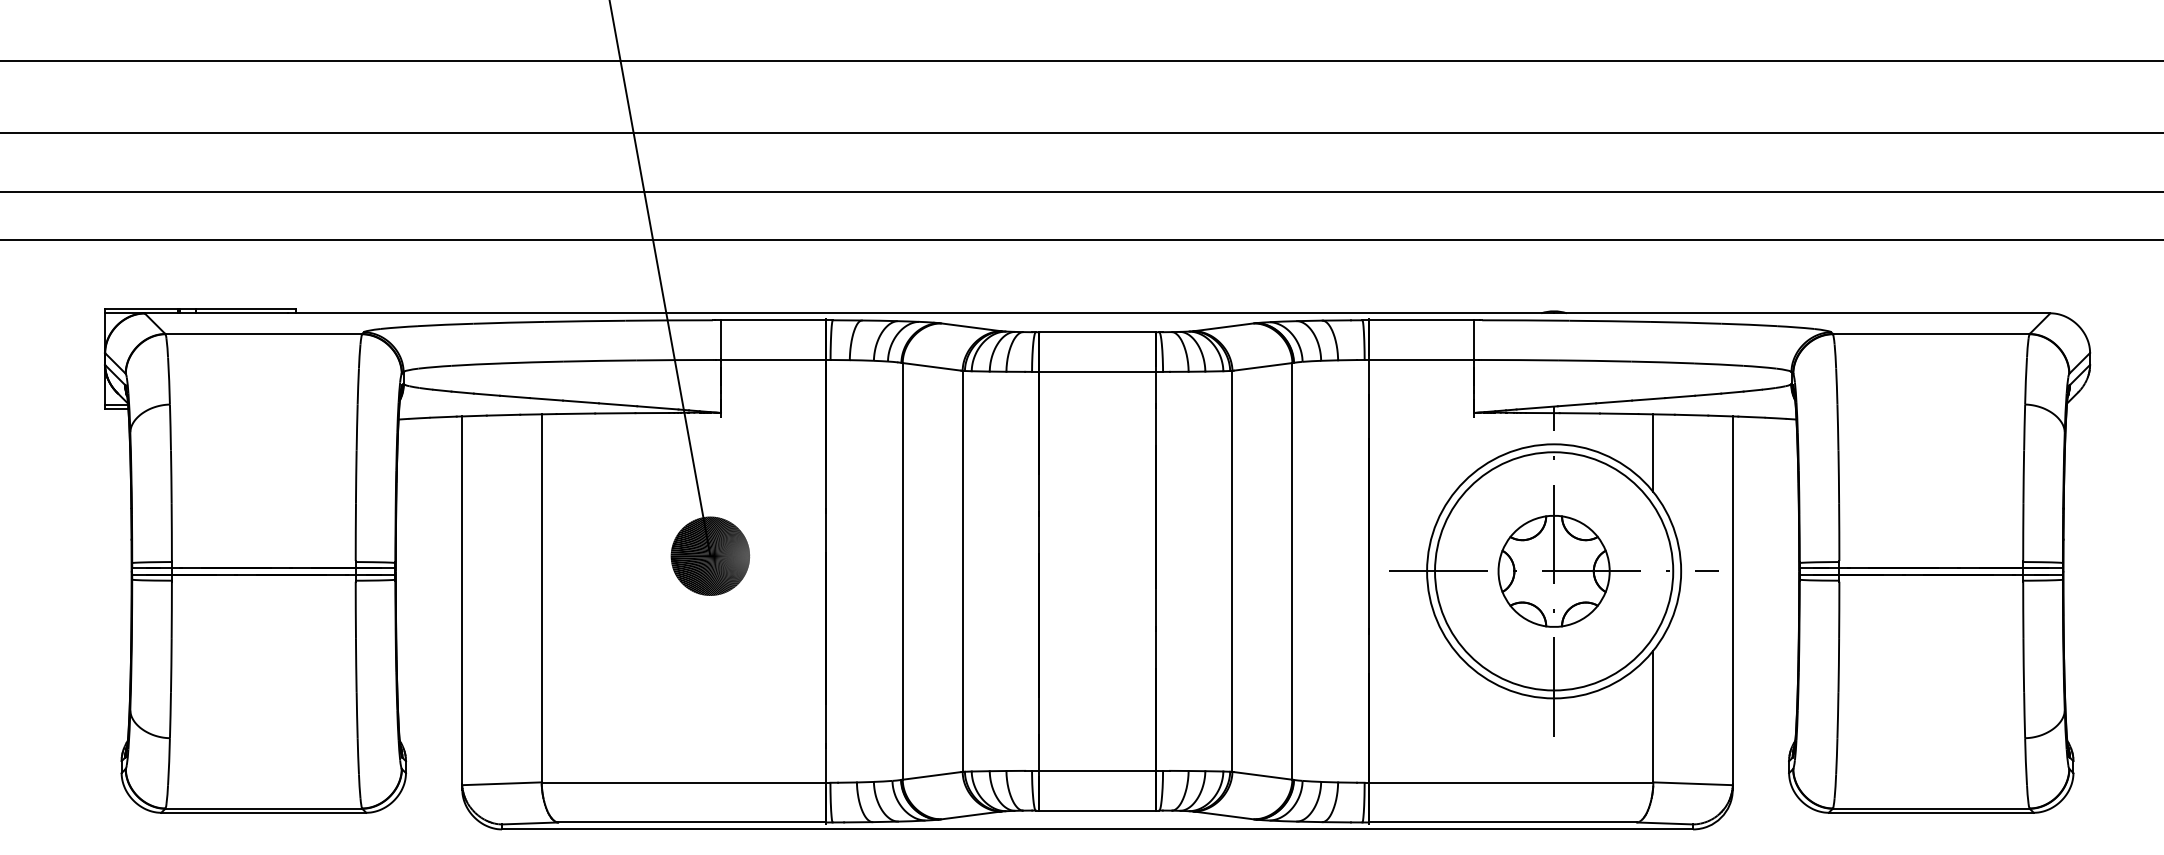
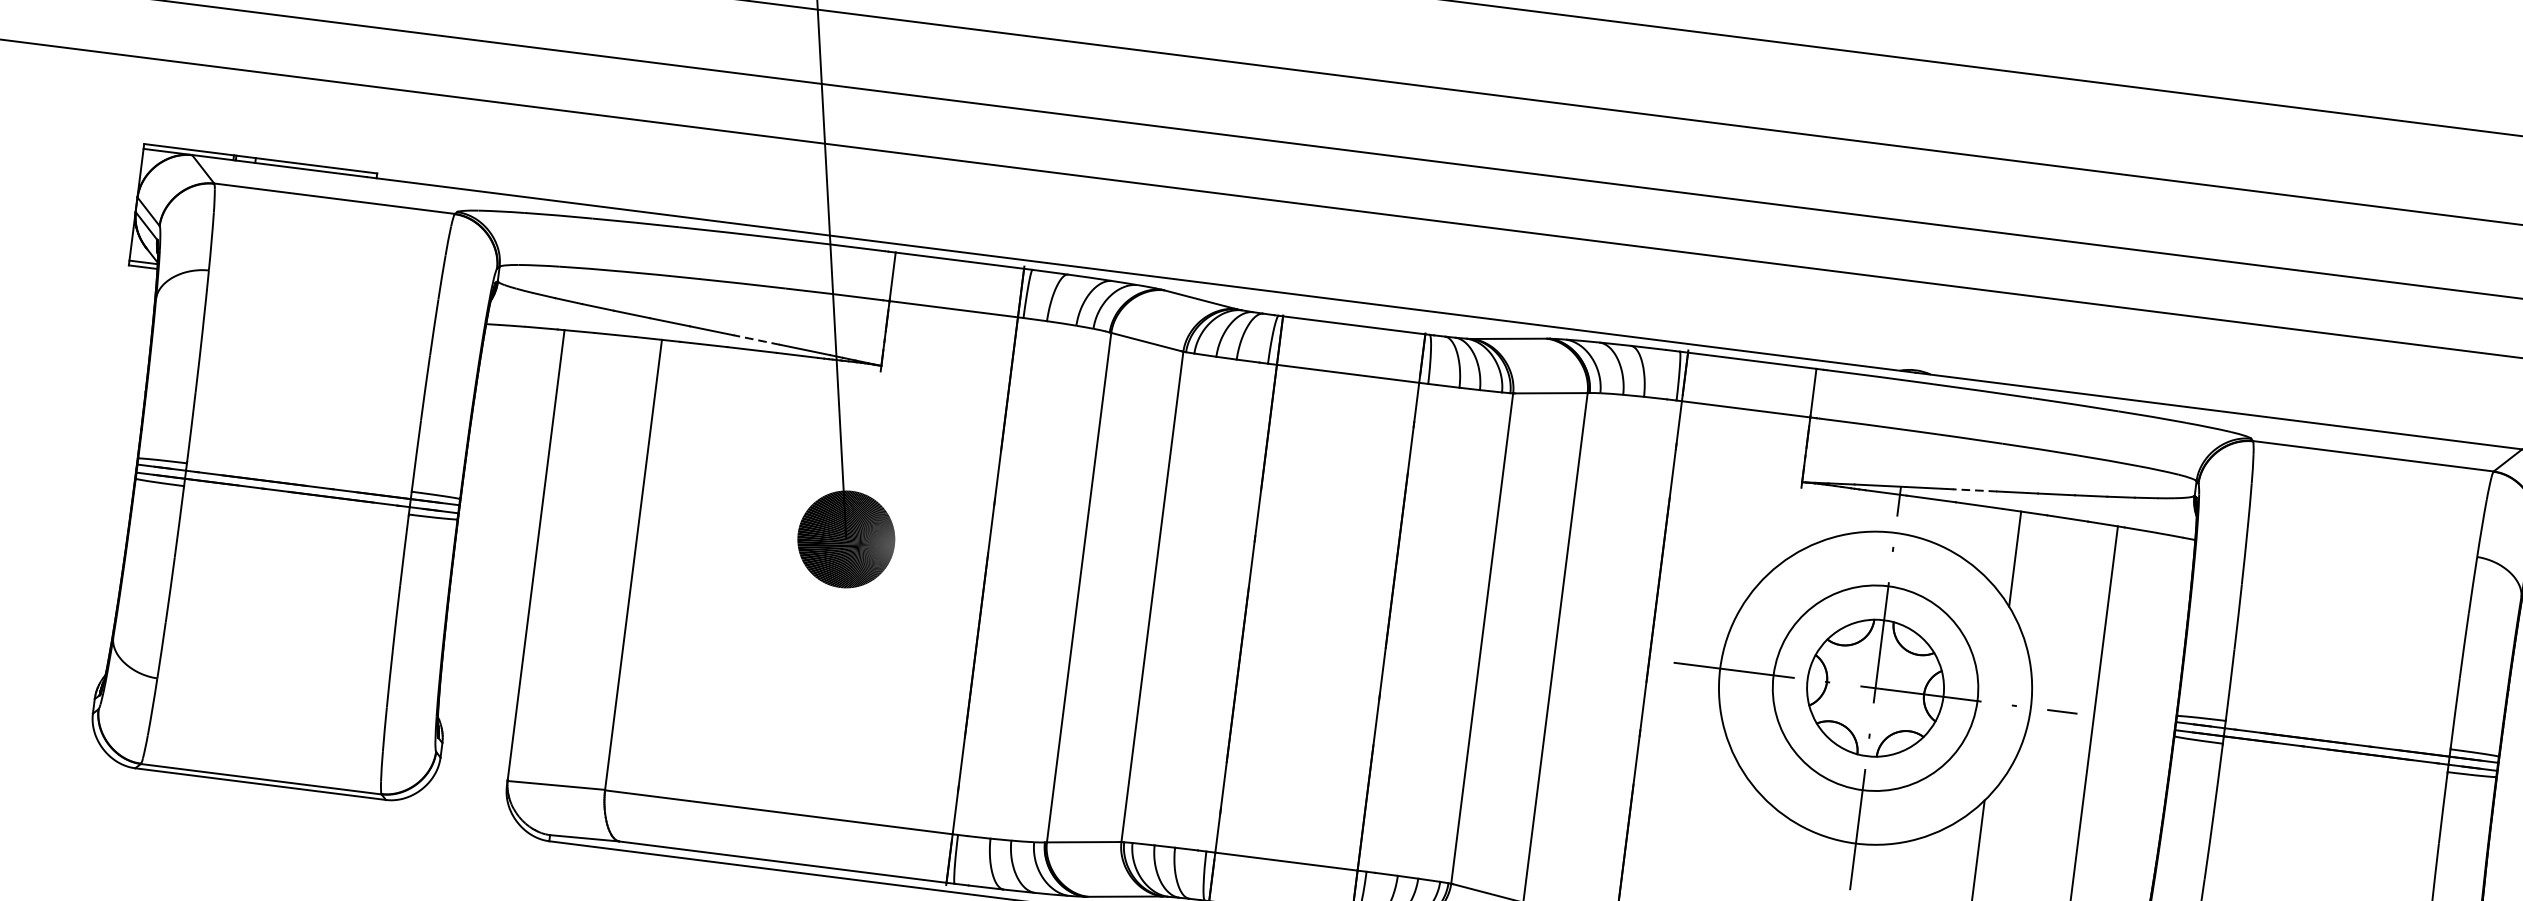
line: (1613, 402) -> (1974, 490), solid -> dashed
line: (617, 404) -> (756, 339), solid -> dashed
circle: (1554, 571) -> (1875, 688), size x0.7

